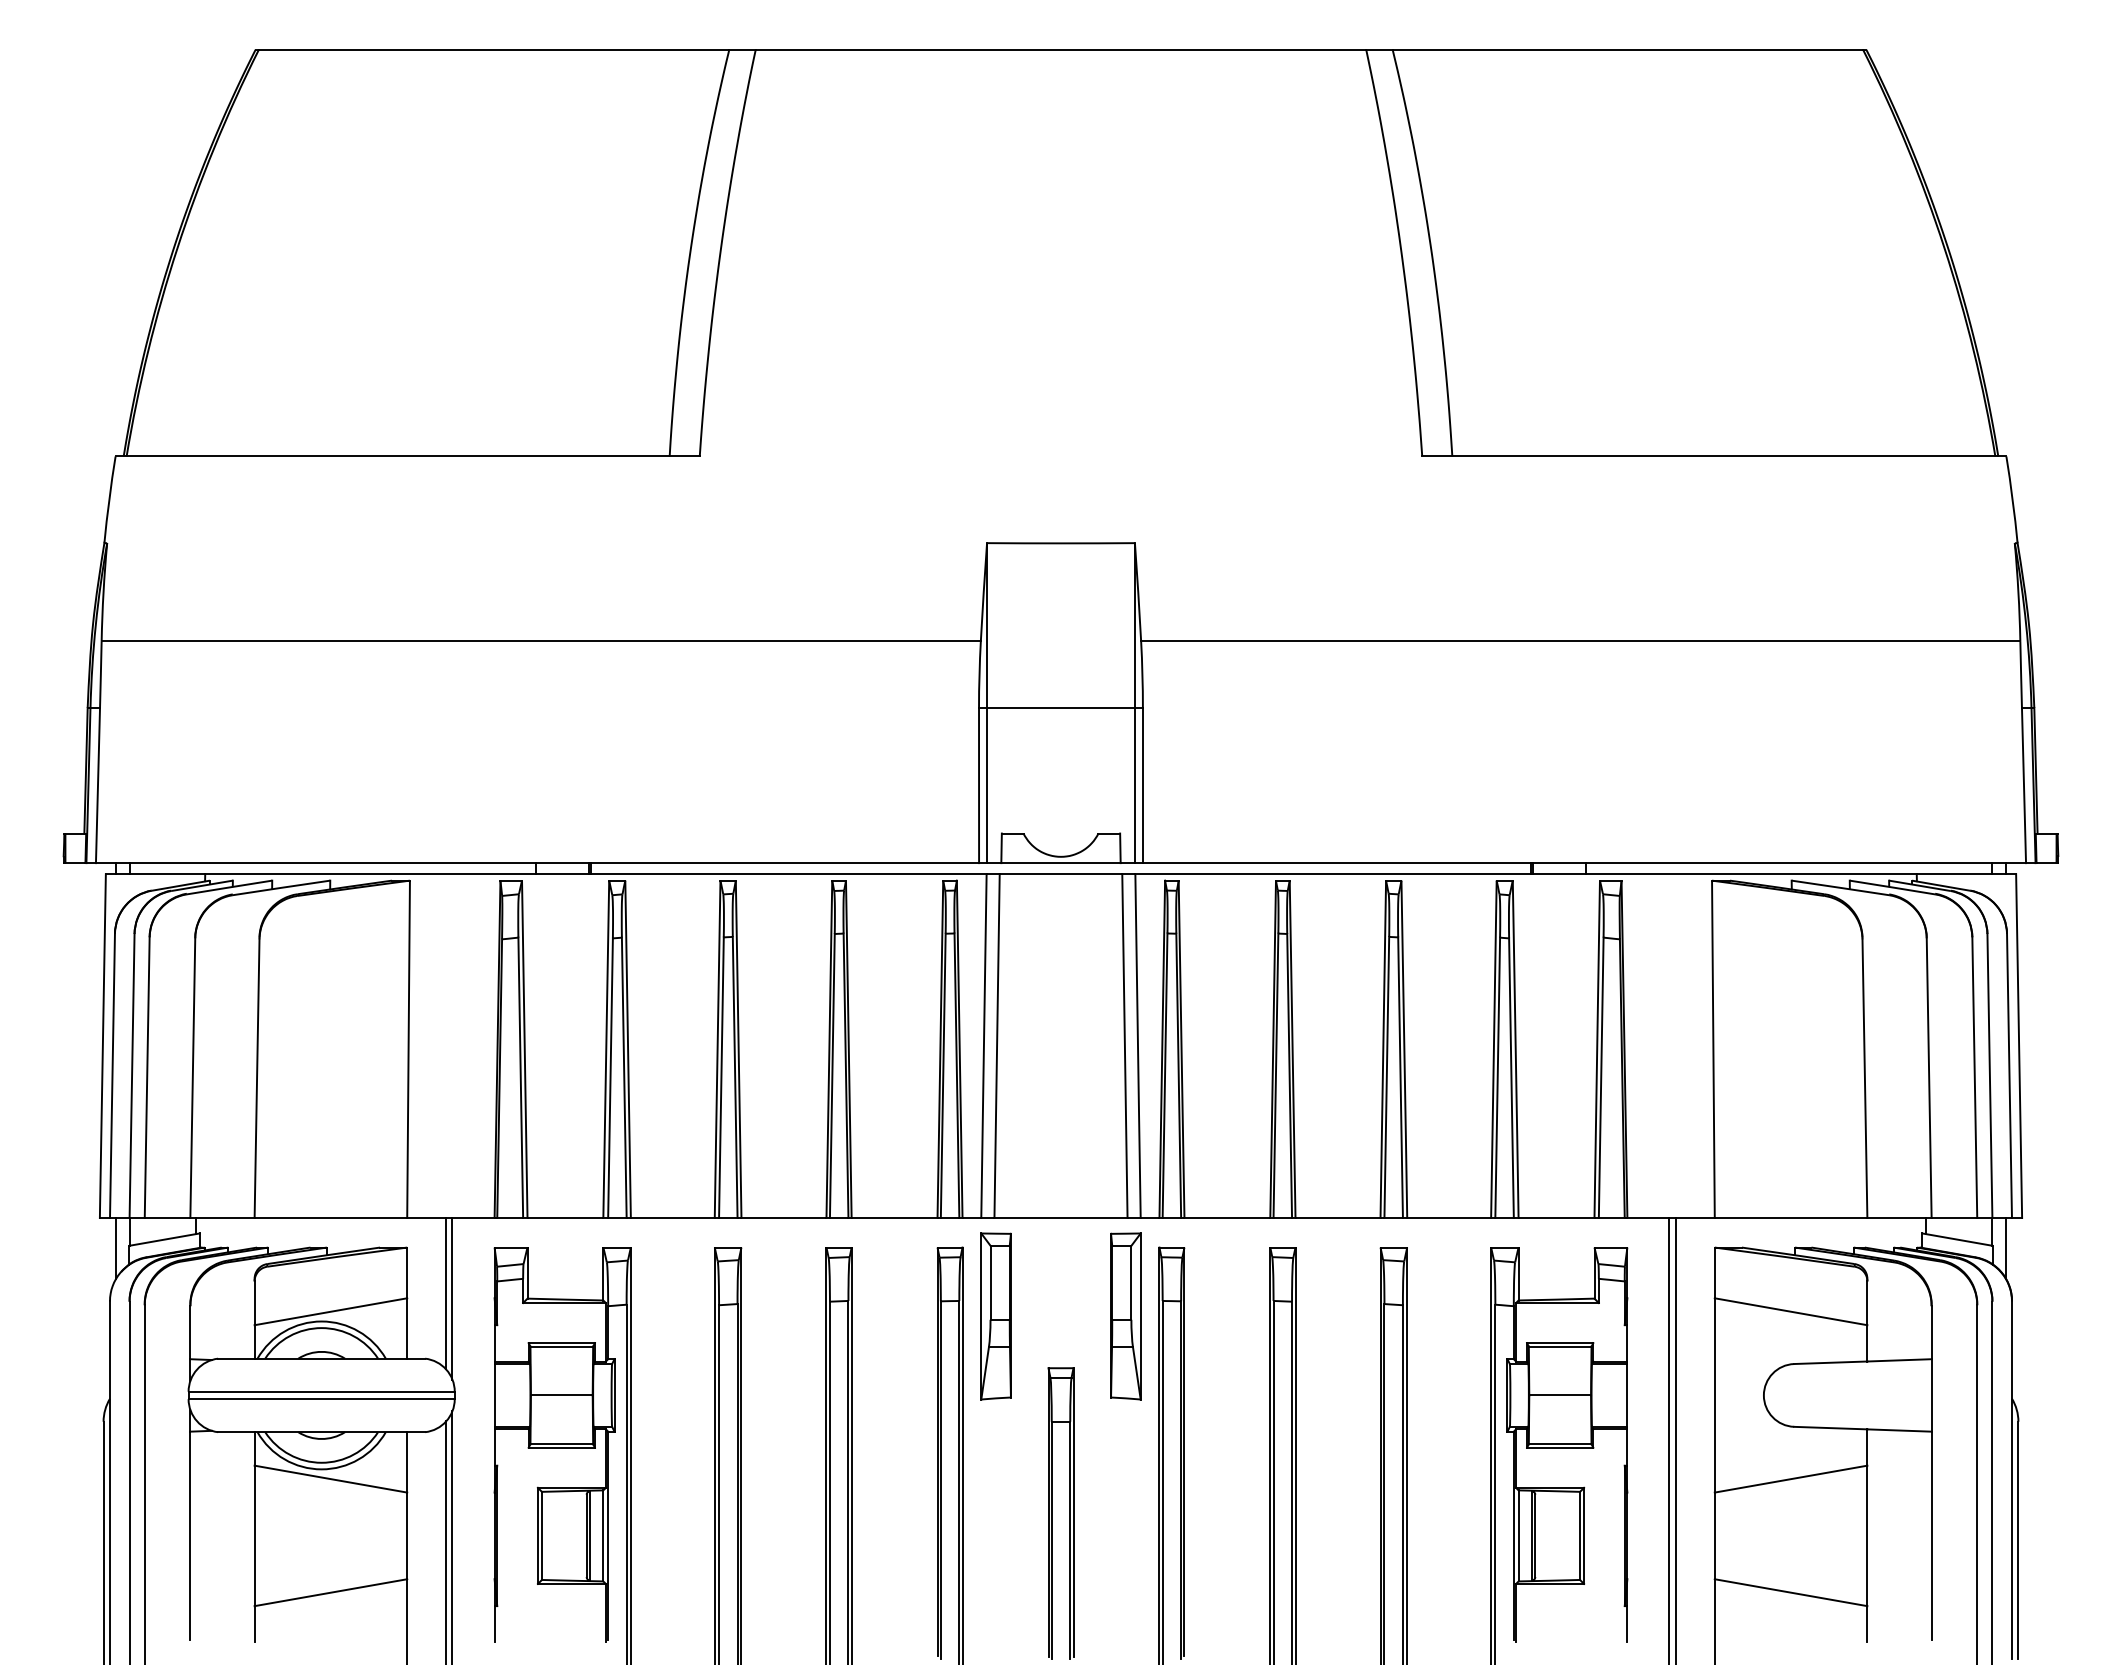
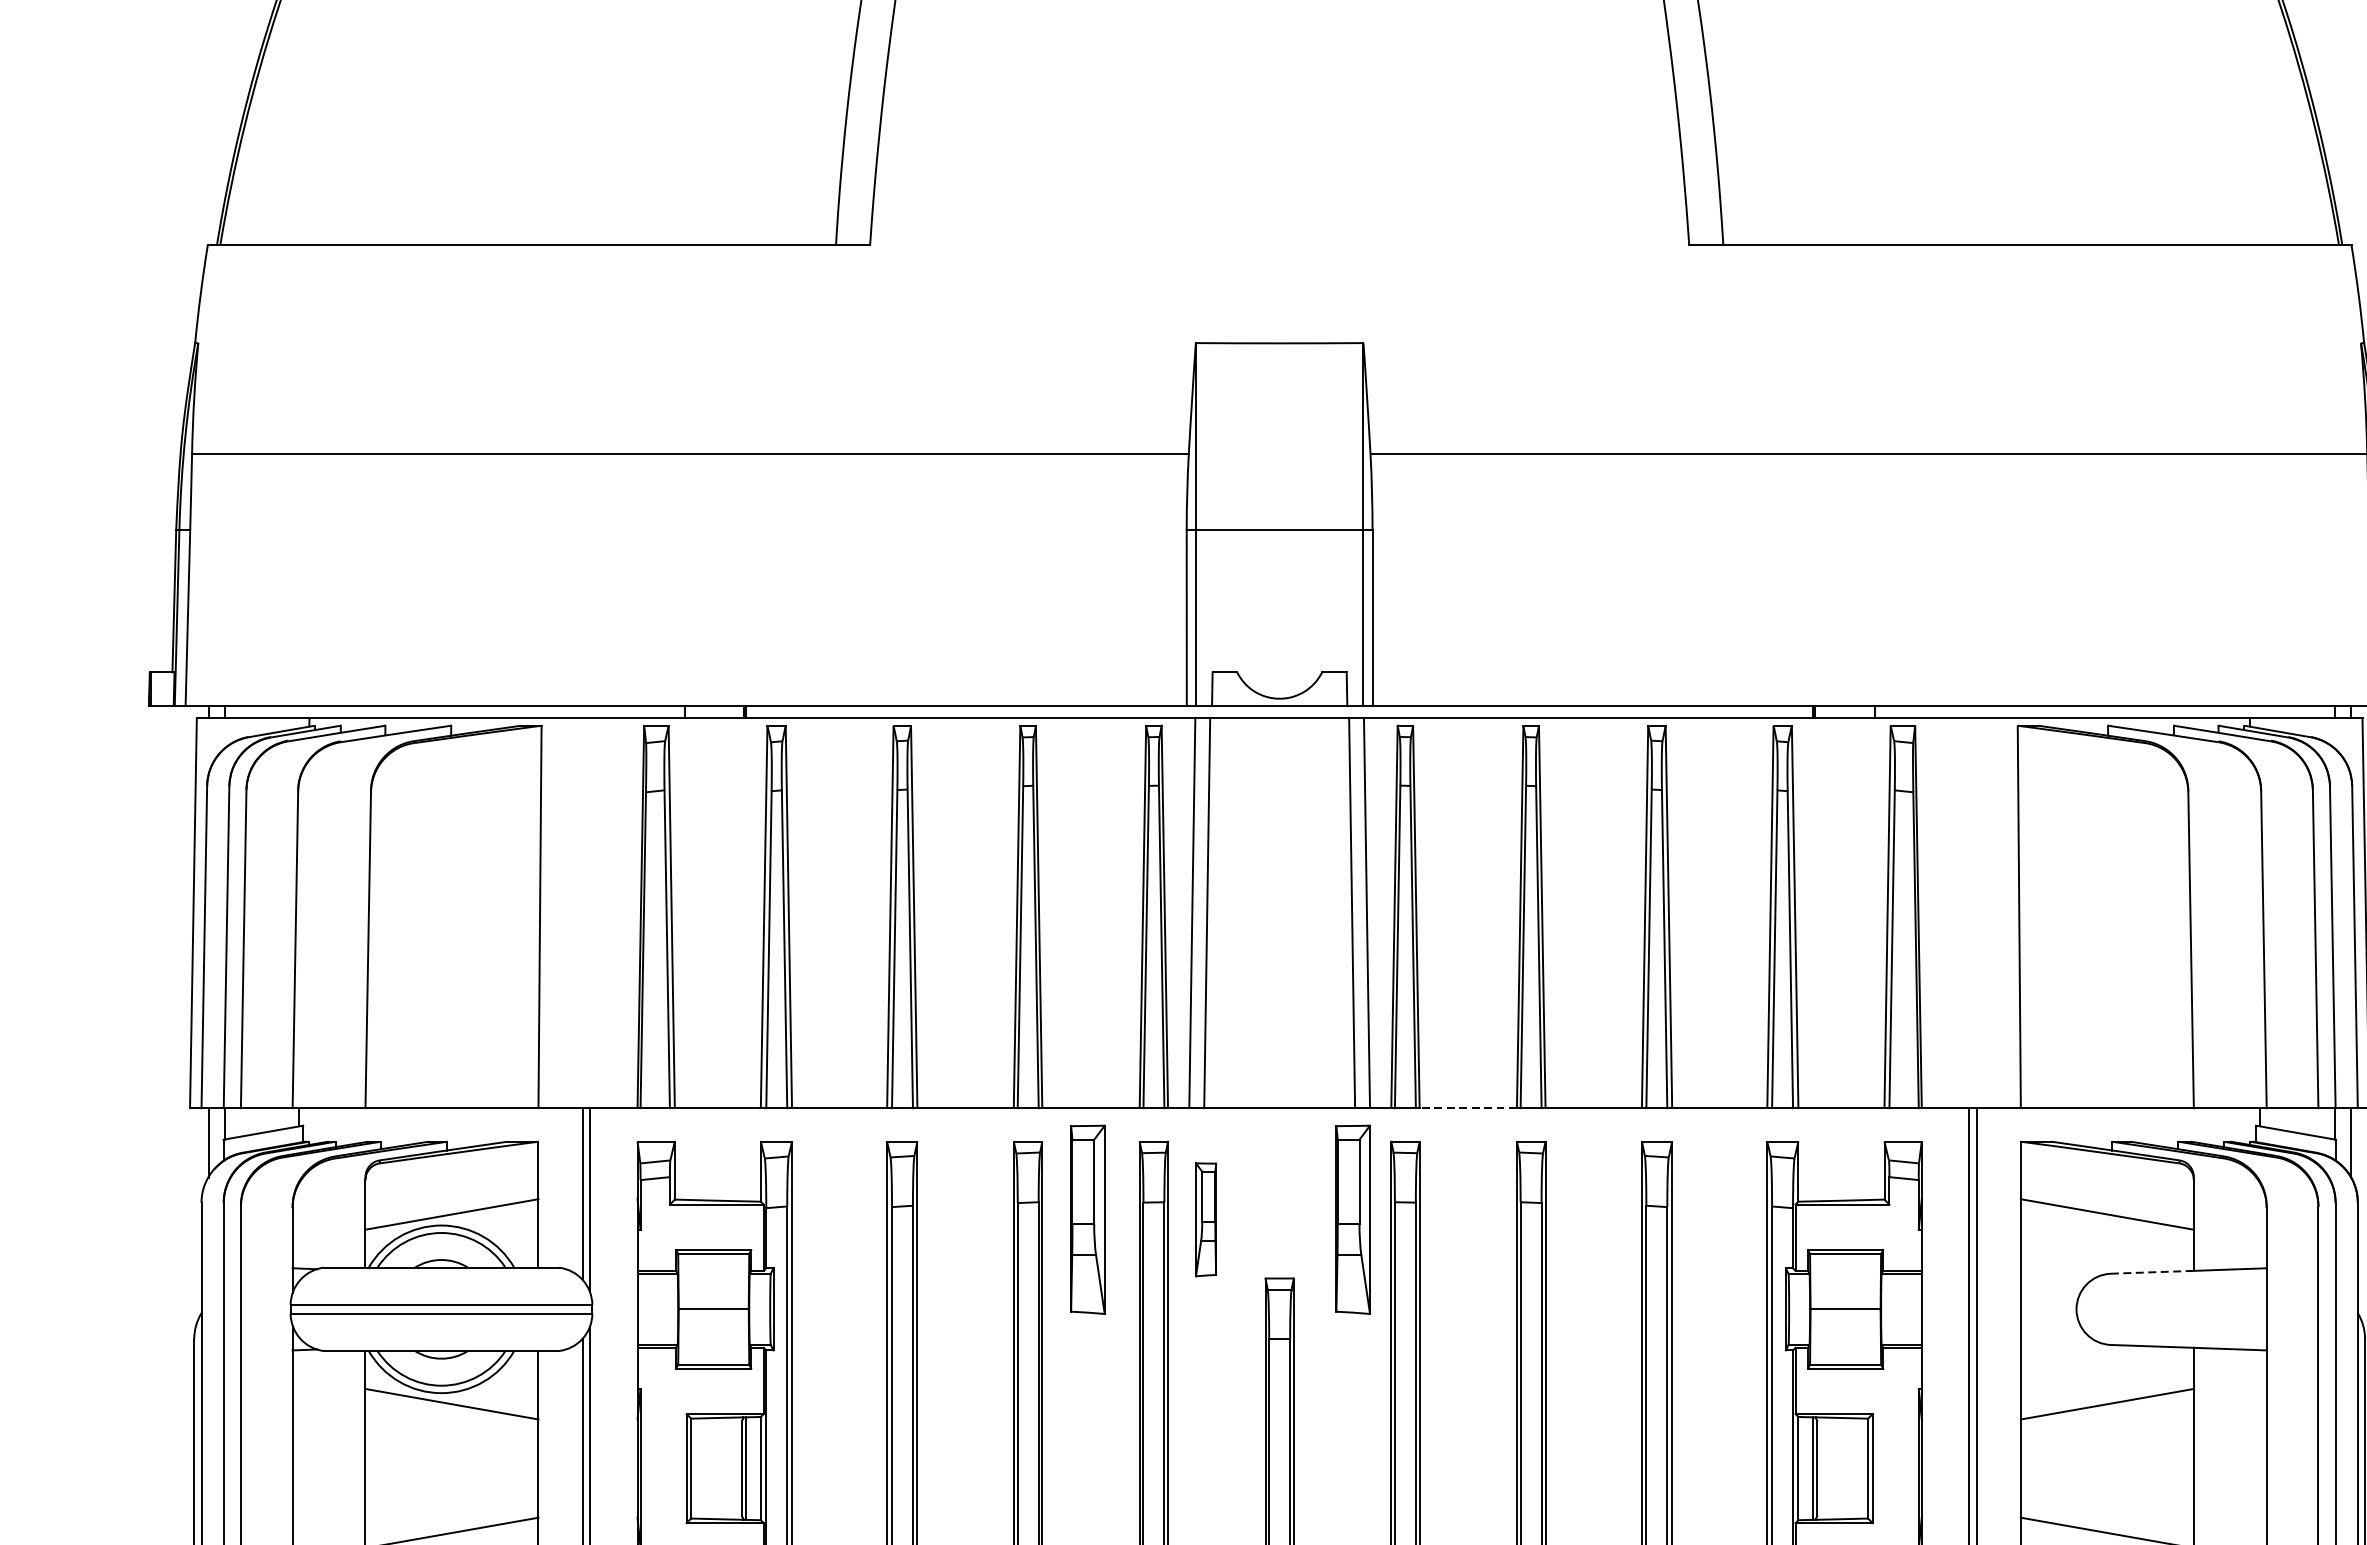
line: (1227, 1218) -> (1468, 1108), solid -> dashed
part: (891, 1316) -> (1087, 1219), added
part: (995, 1316) -> (1205, 1219), size x0.6
line: (1830, 1362) -> (2152, 1272), solid -> dashed

